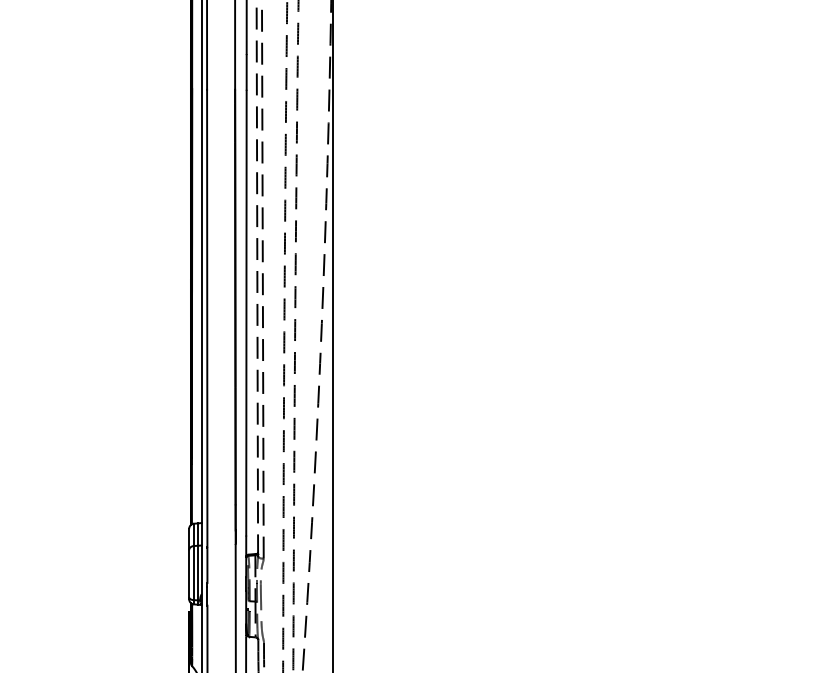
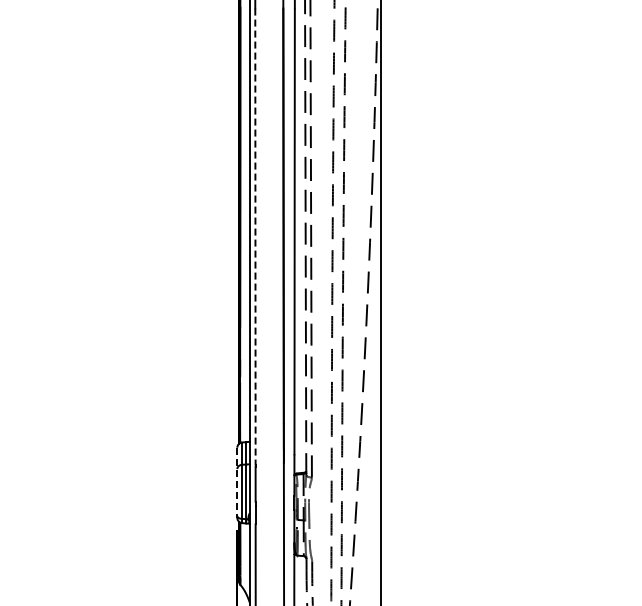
line: (207, 318) -> (255, 237), solid -> dashed
line: (189, 564) -> (237, 483), solid -> dashed

